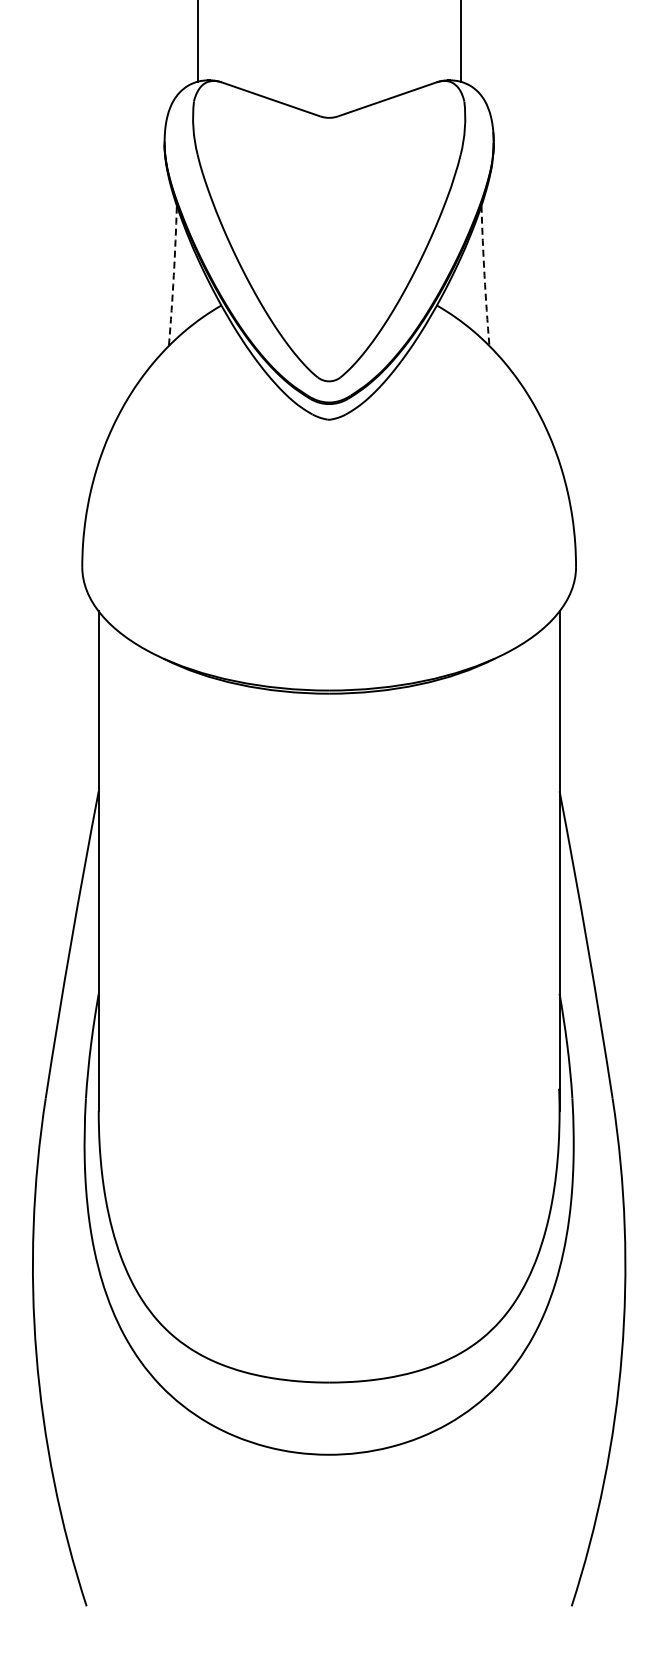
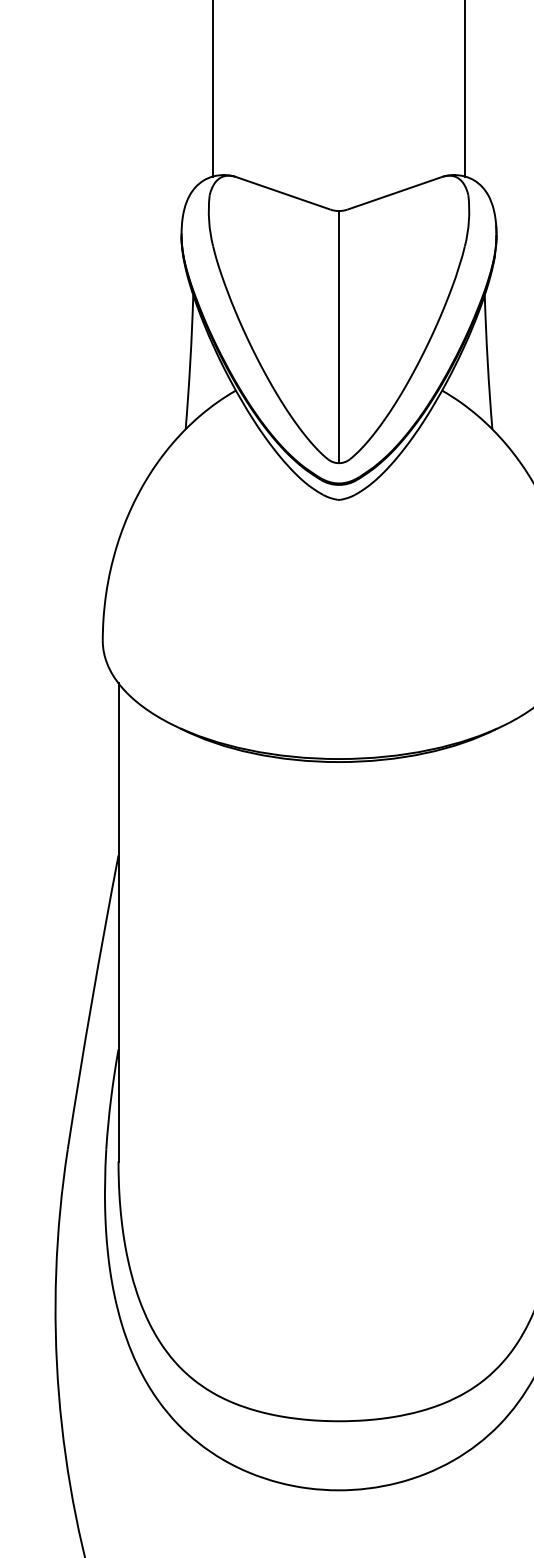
line: (329, 249) -> (339, 336), added
arc: (173, 275) -> (190, 361), dashed -> solid
arc: (484, 275) -> (487, 361), dashed -> solid

